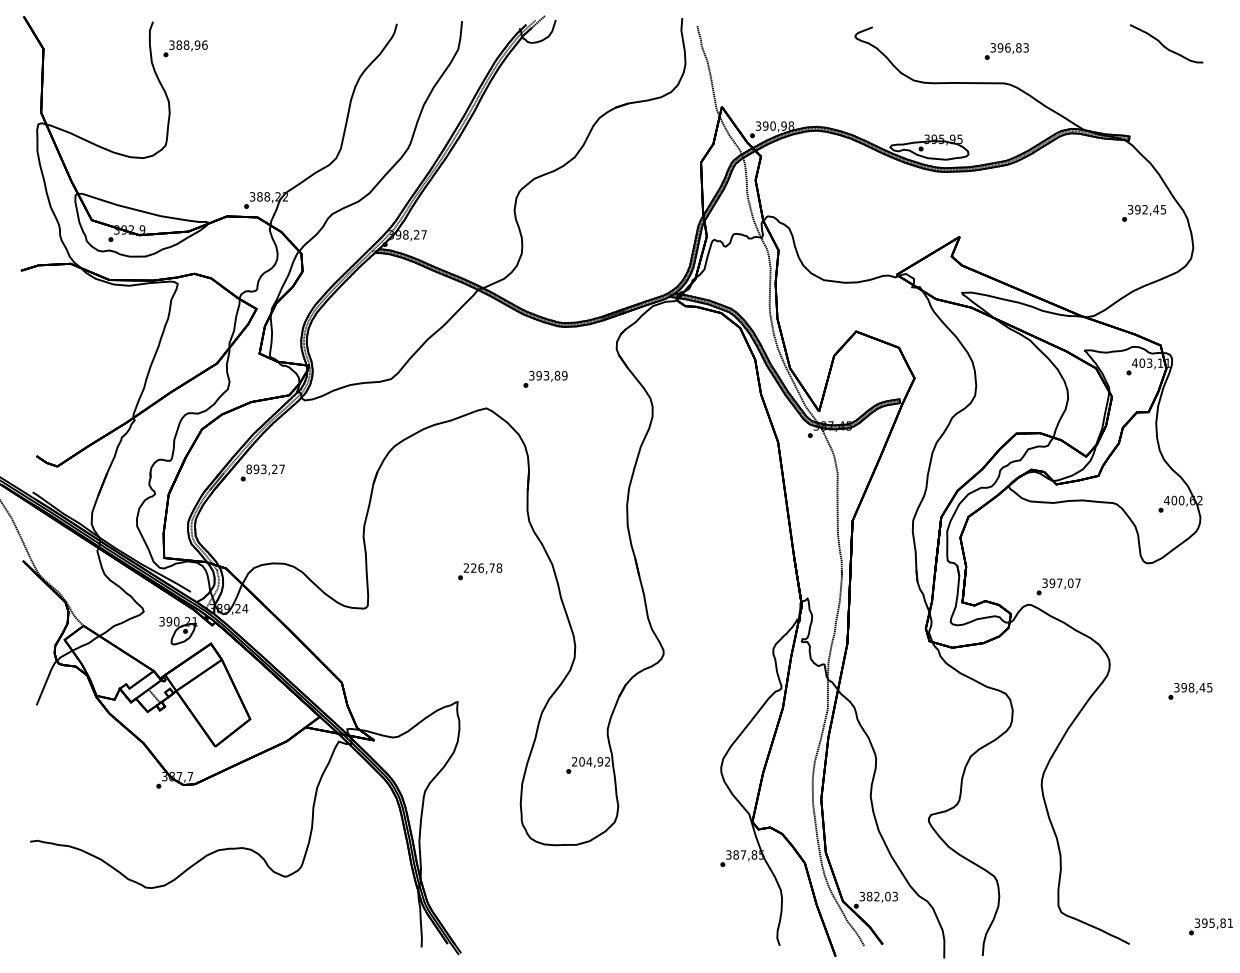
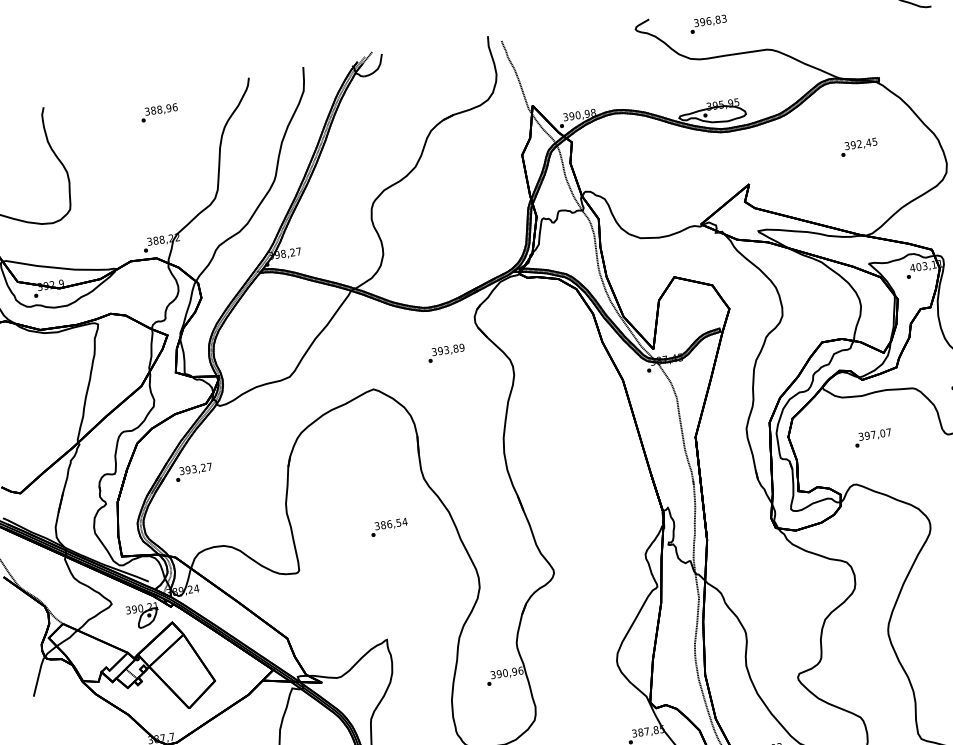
text: (185, 48) -> (159, 112), moved
text: (1006, 51) -> (708, 24), moved
text: (1144, 213) -> (859, 147), moved
text: (545, 379) -> (446, 353), moved
text: (248, 468) -> (181, 470), 893,27 -> 393,27
text: (482, 567) -> (390, 523), 226,78 -> 386,54
text: (1058, 586) -> (872, 437), moved
text: (591, 761) -> (507, 672), 204,92 -> 390,96

